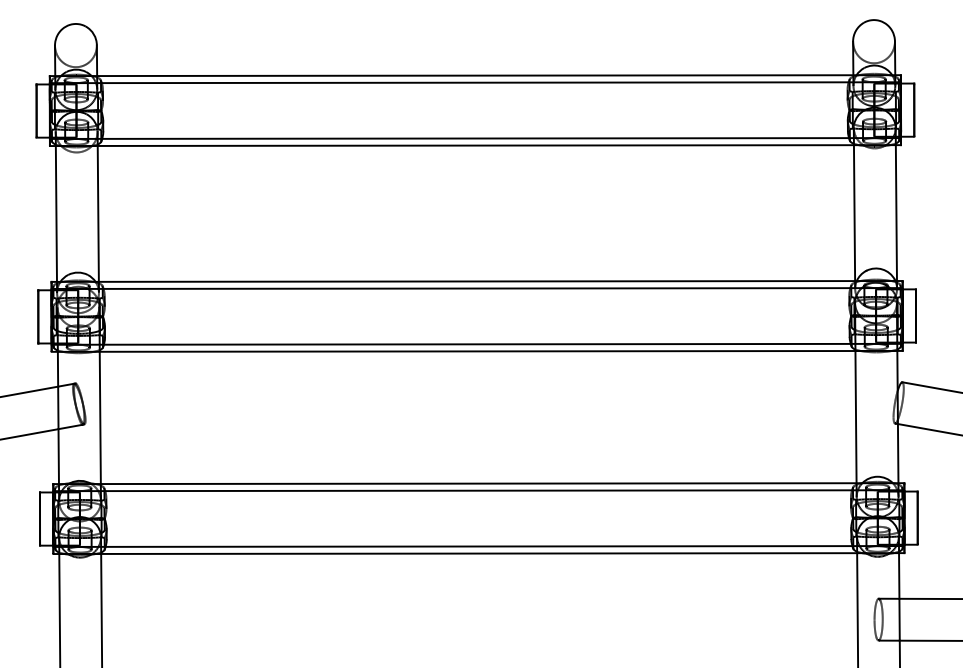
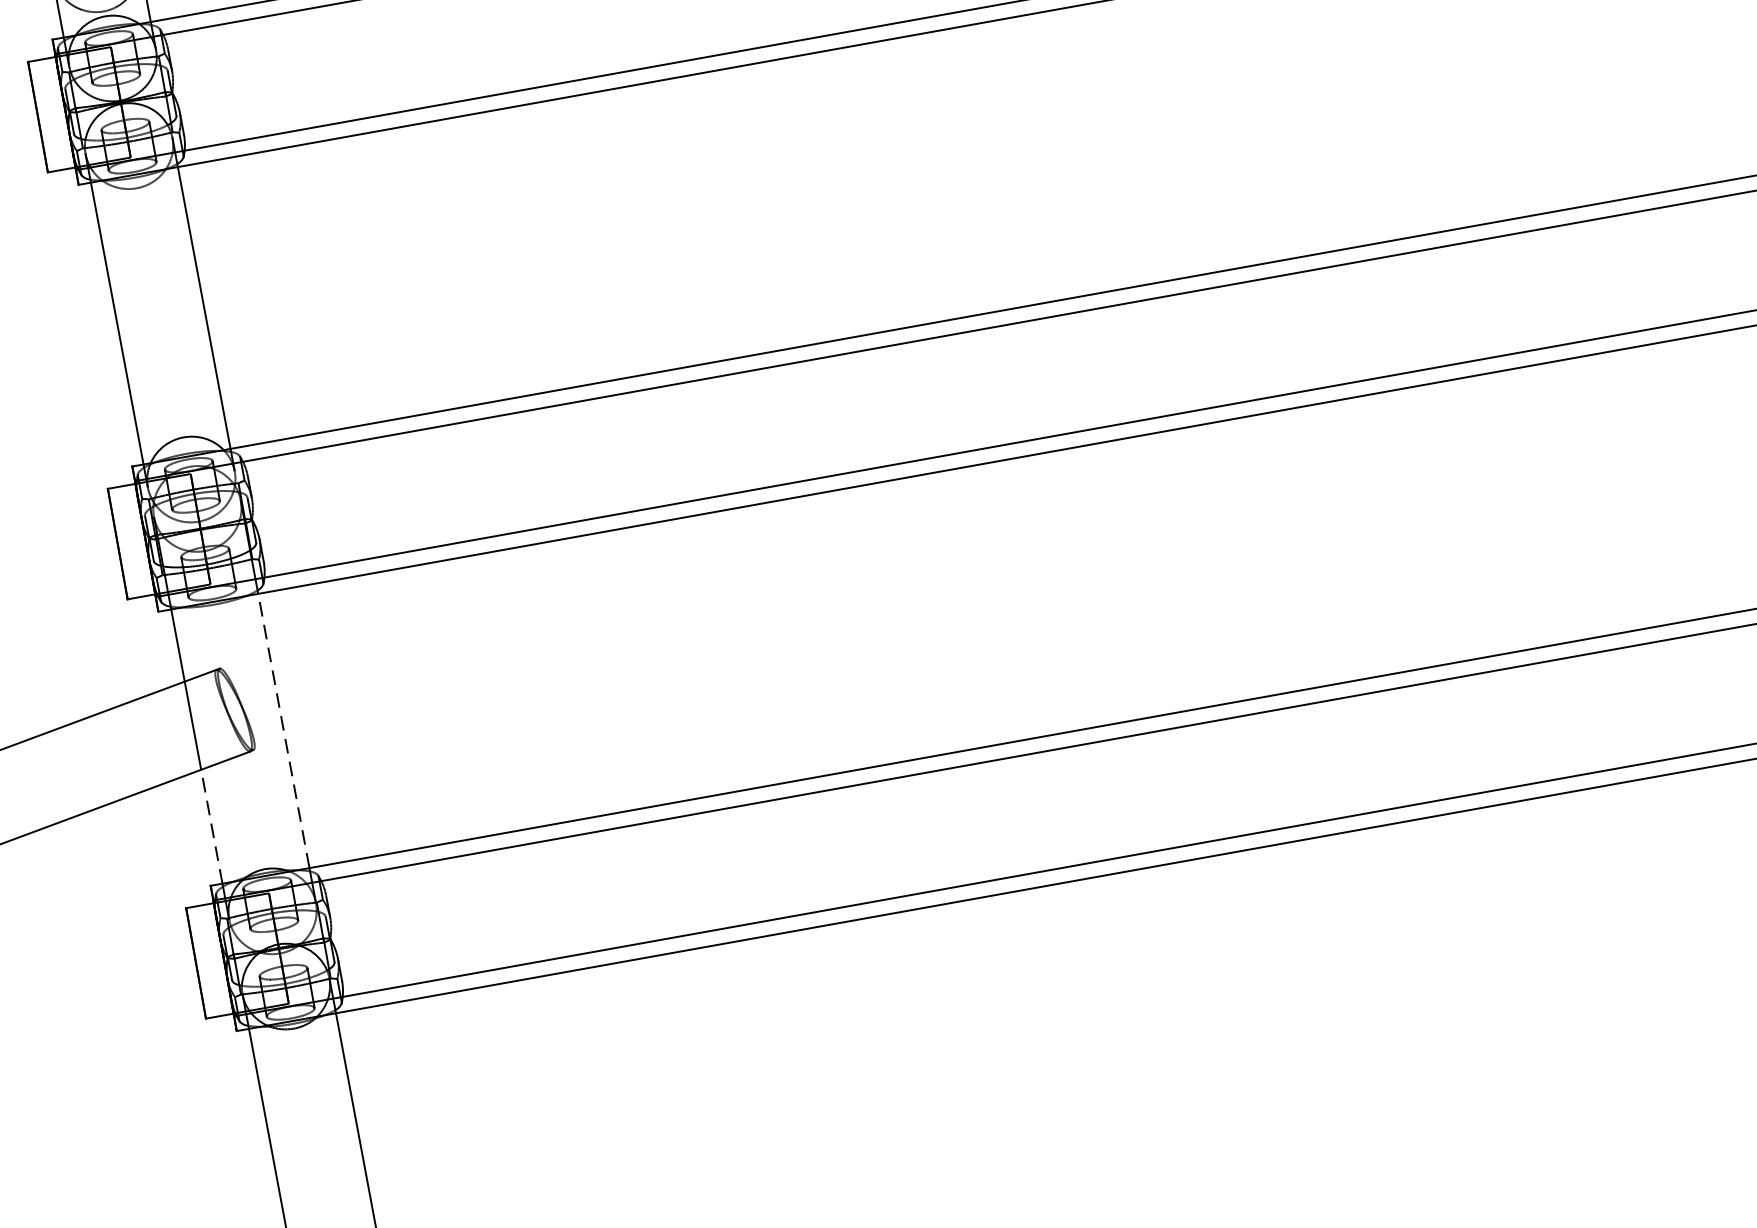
line: (100, 414) -> (282, 723), solid -> dashed
line: (58, 456) -> (211, 826), solid -> dashed

